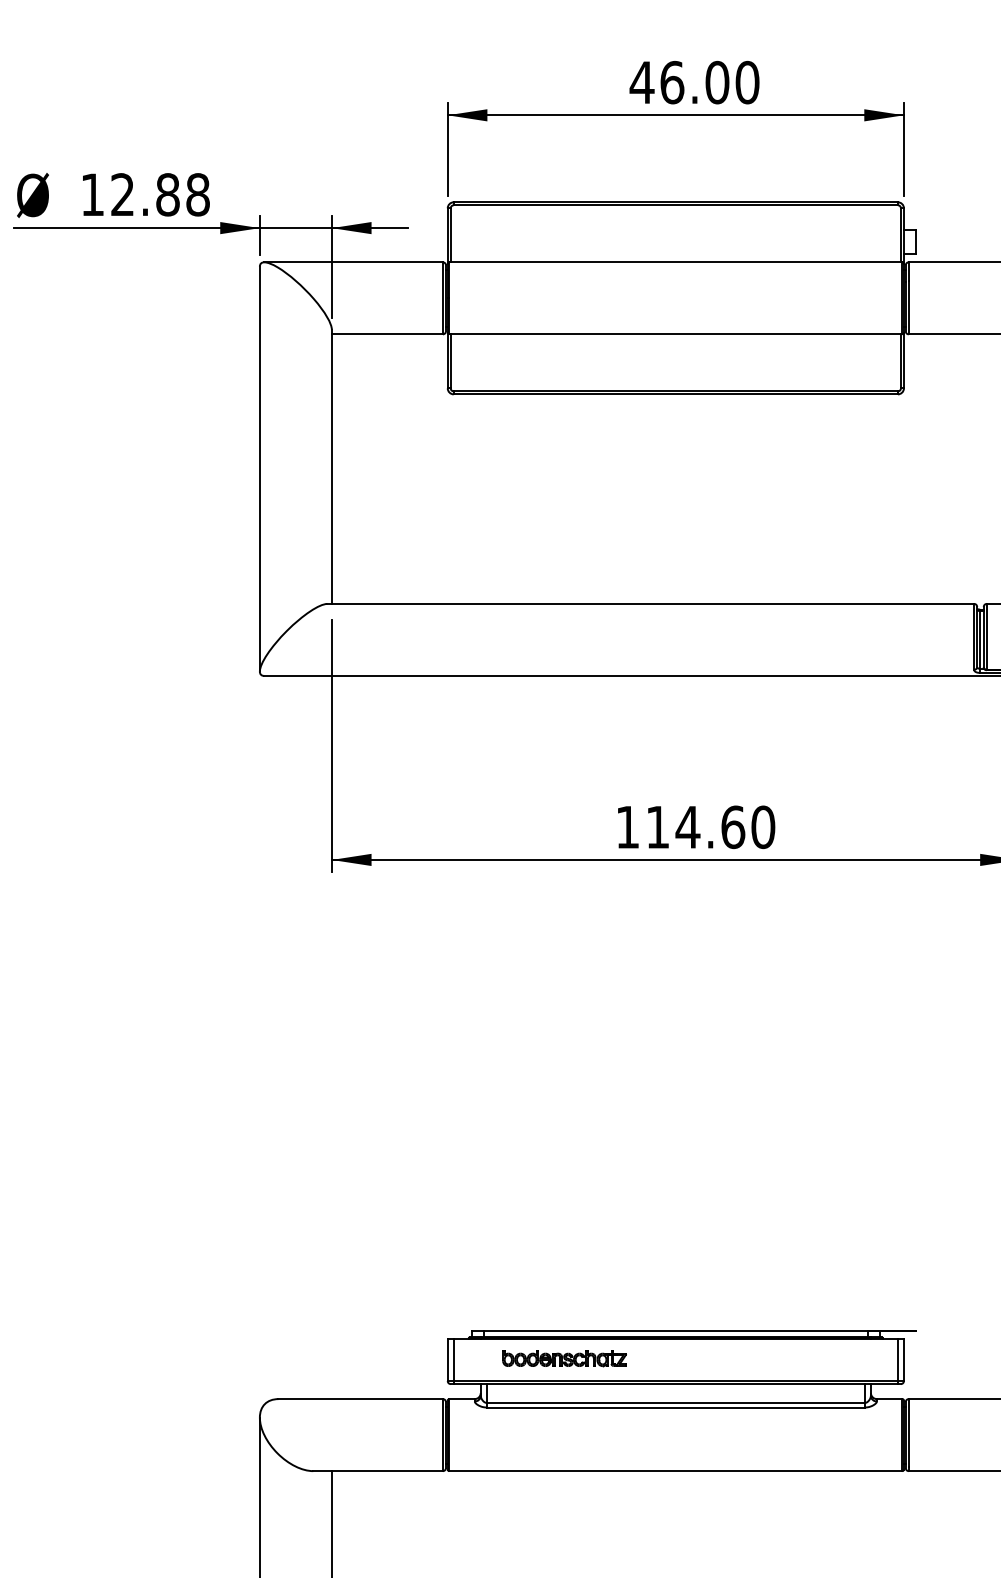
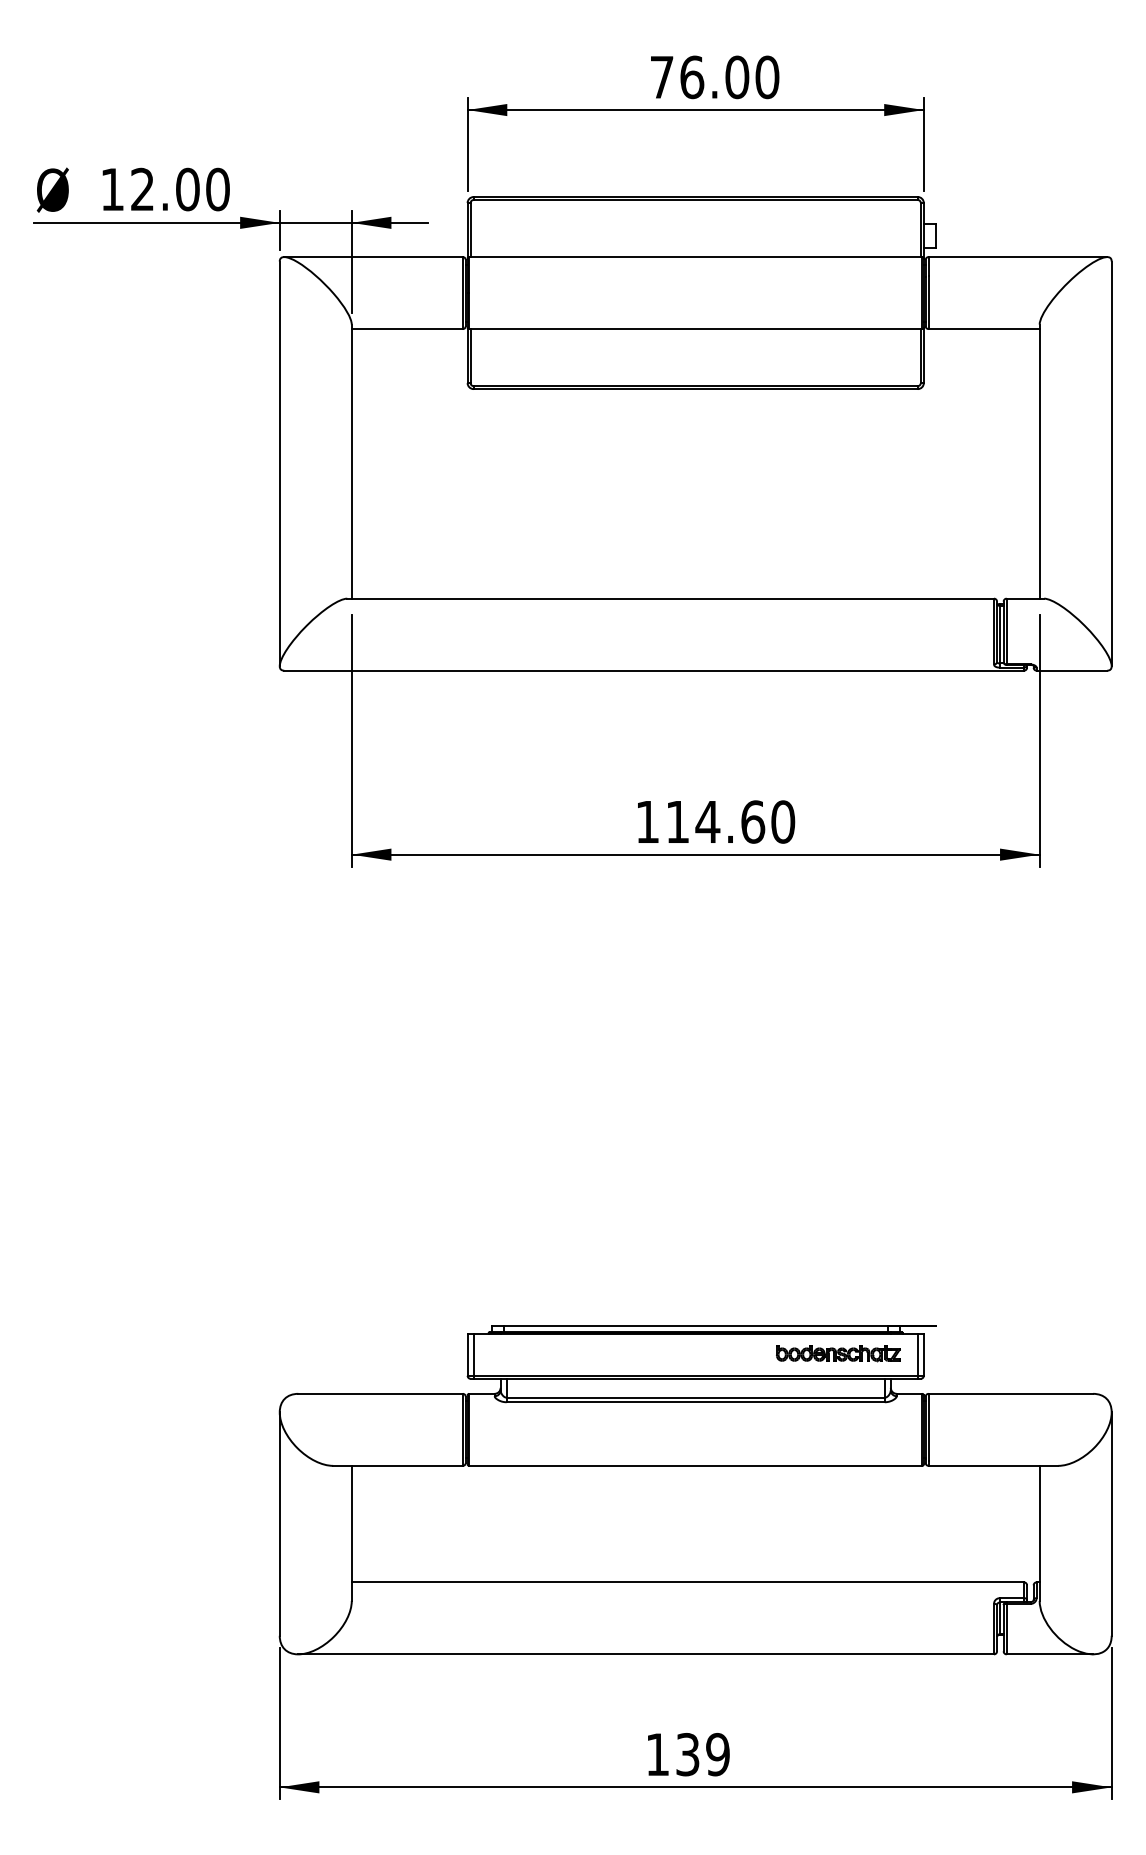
text: (641, 82) -> (661, 77), 46.00 -> 76.00
text: (182, 194) -> (202, 189), 12.88 -> 12.00
part: (564, 1358) -> (838, 1353), moved

